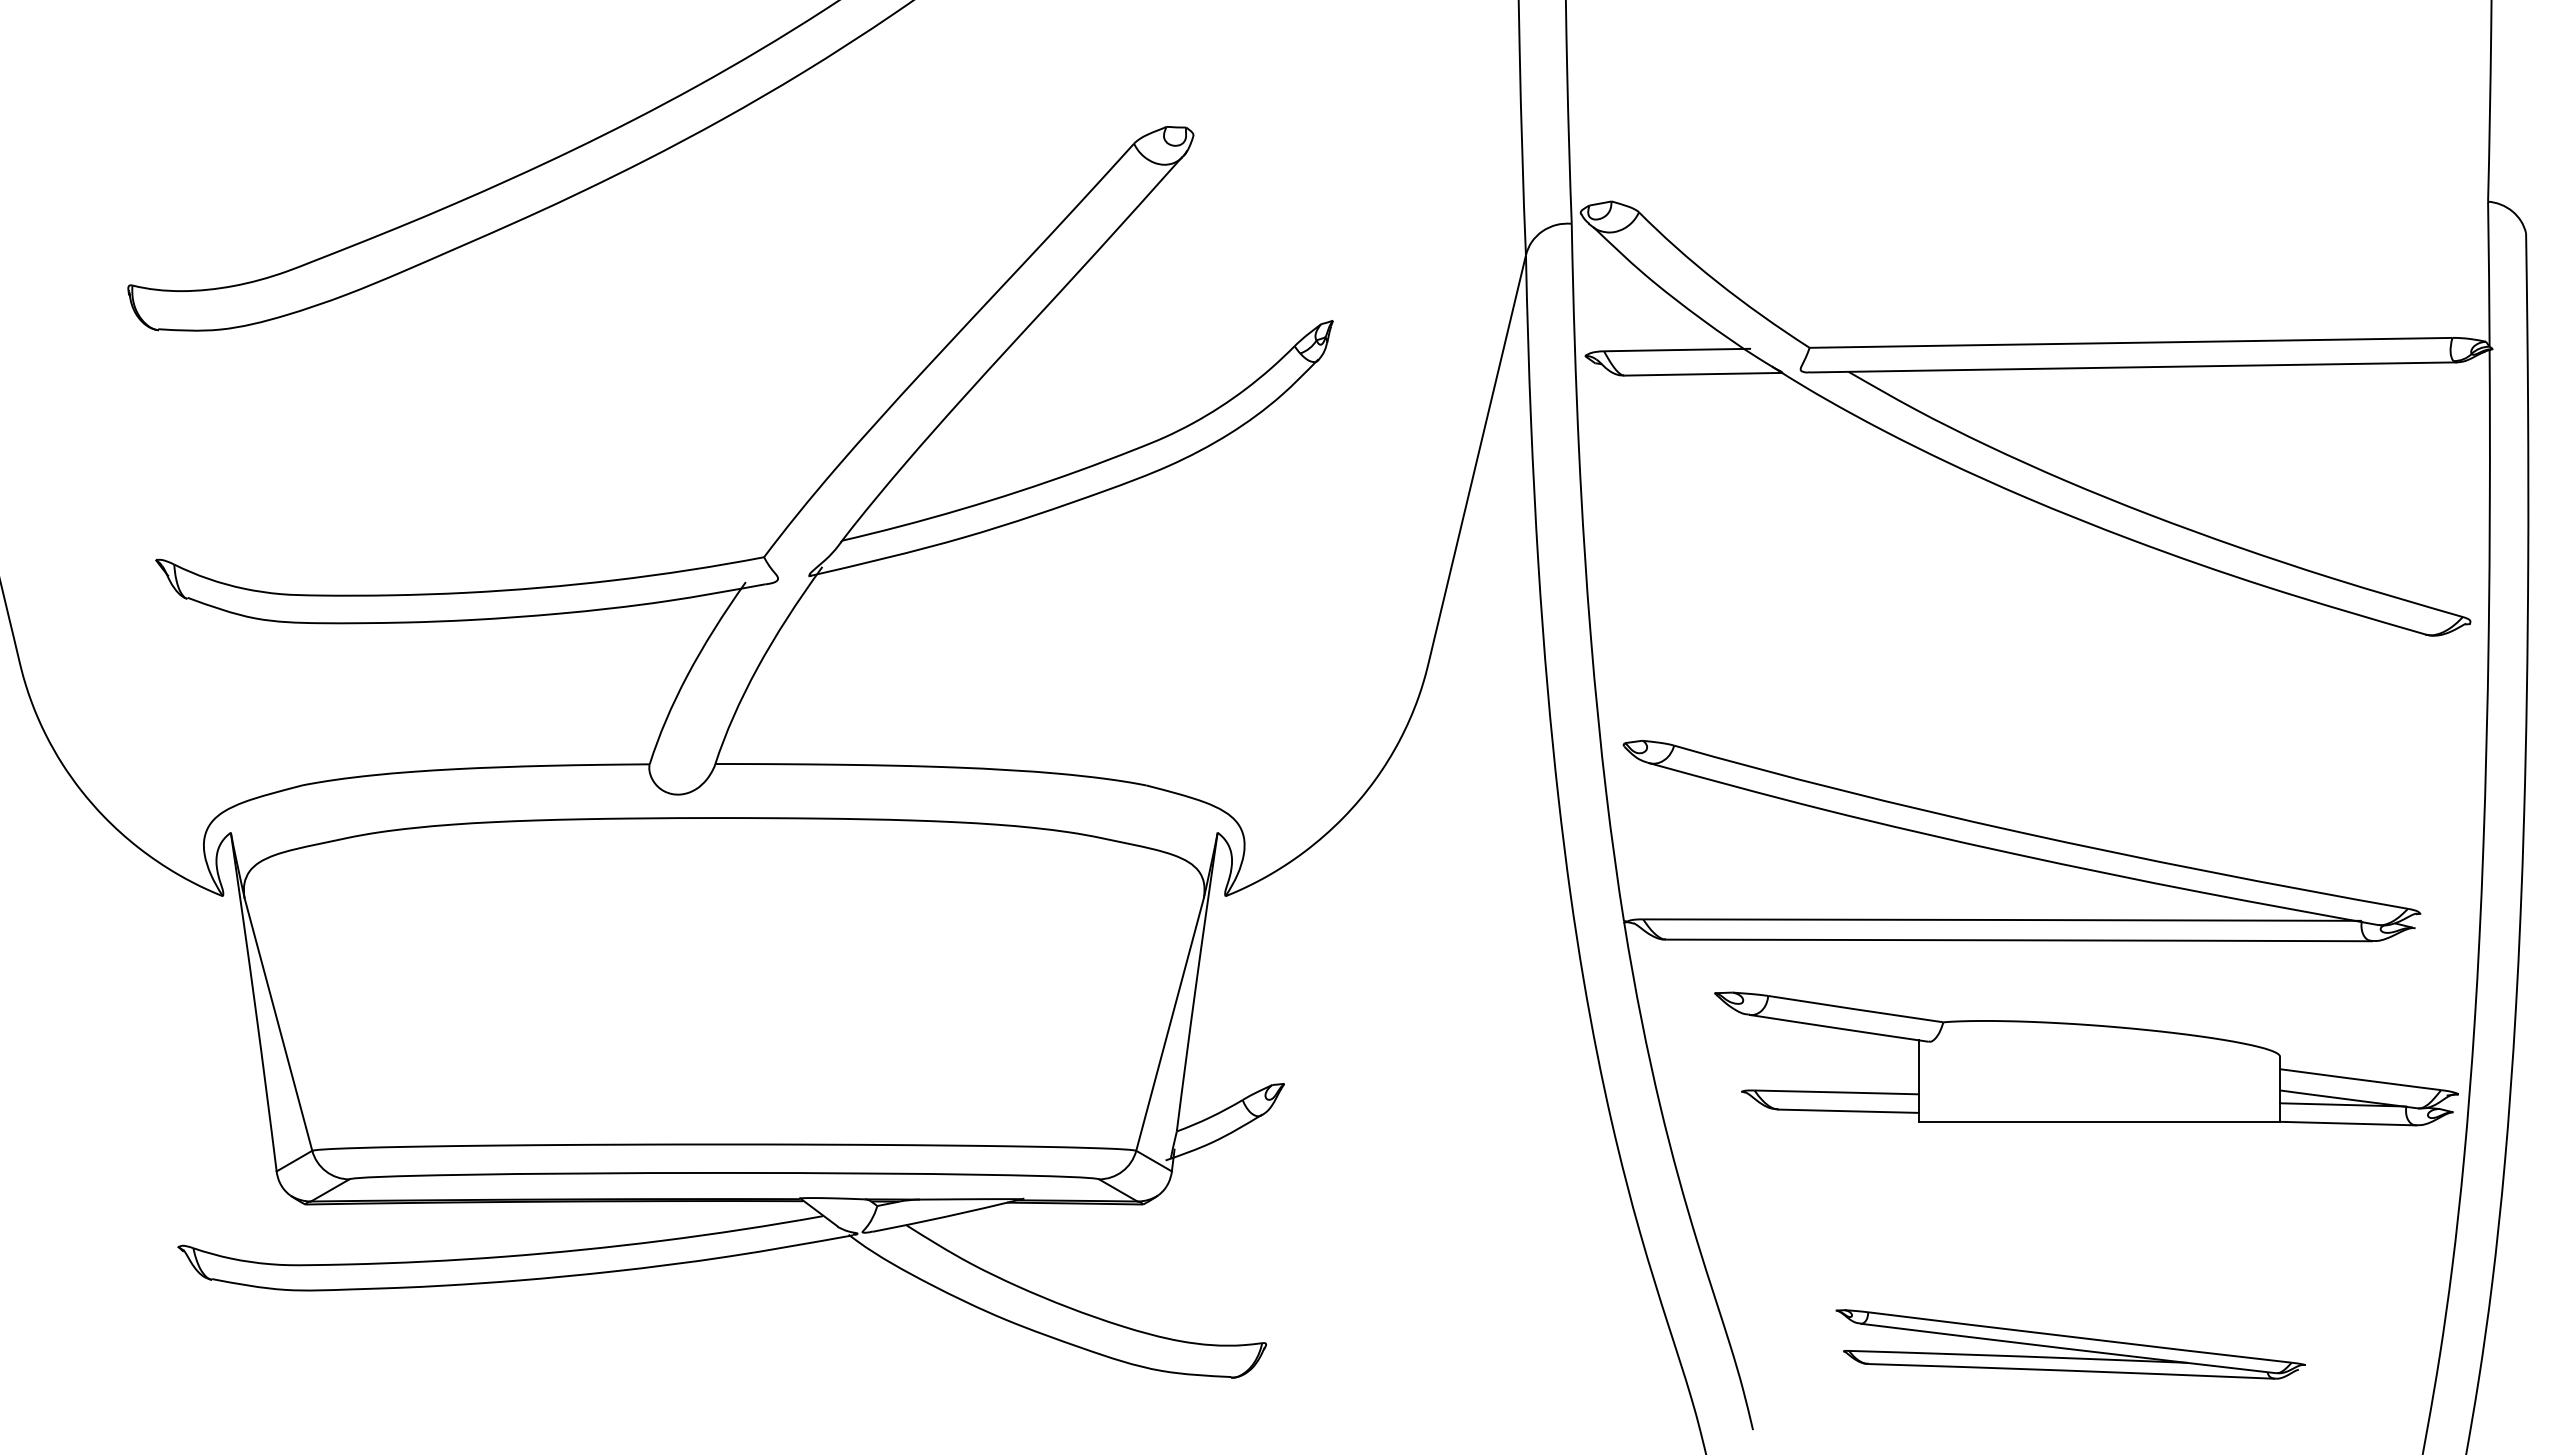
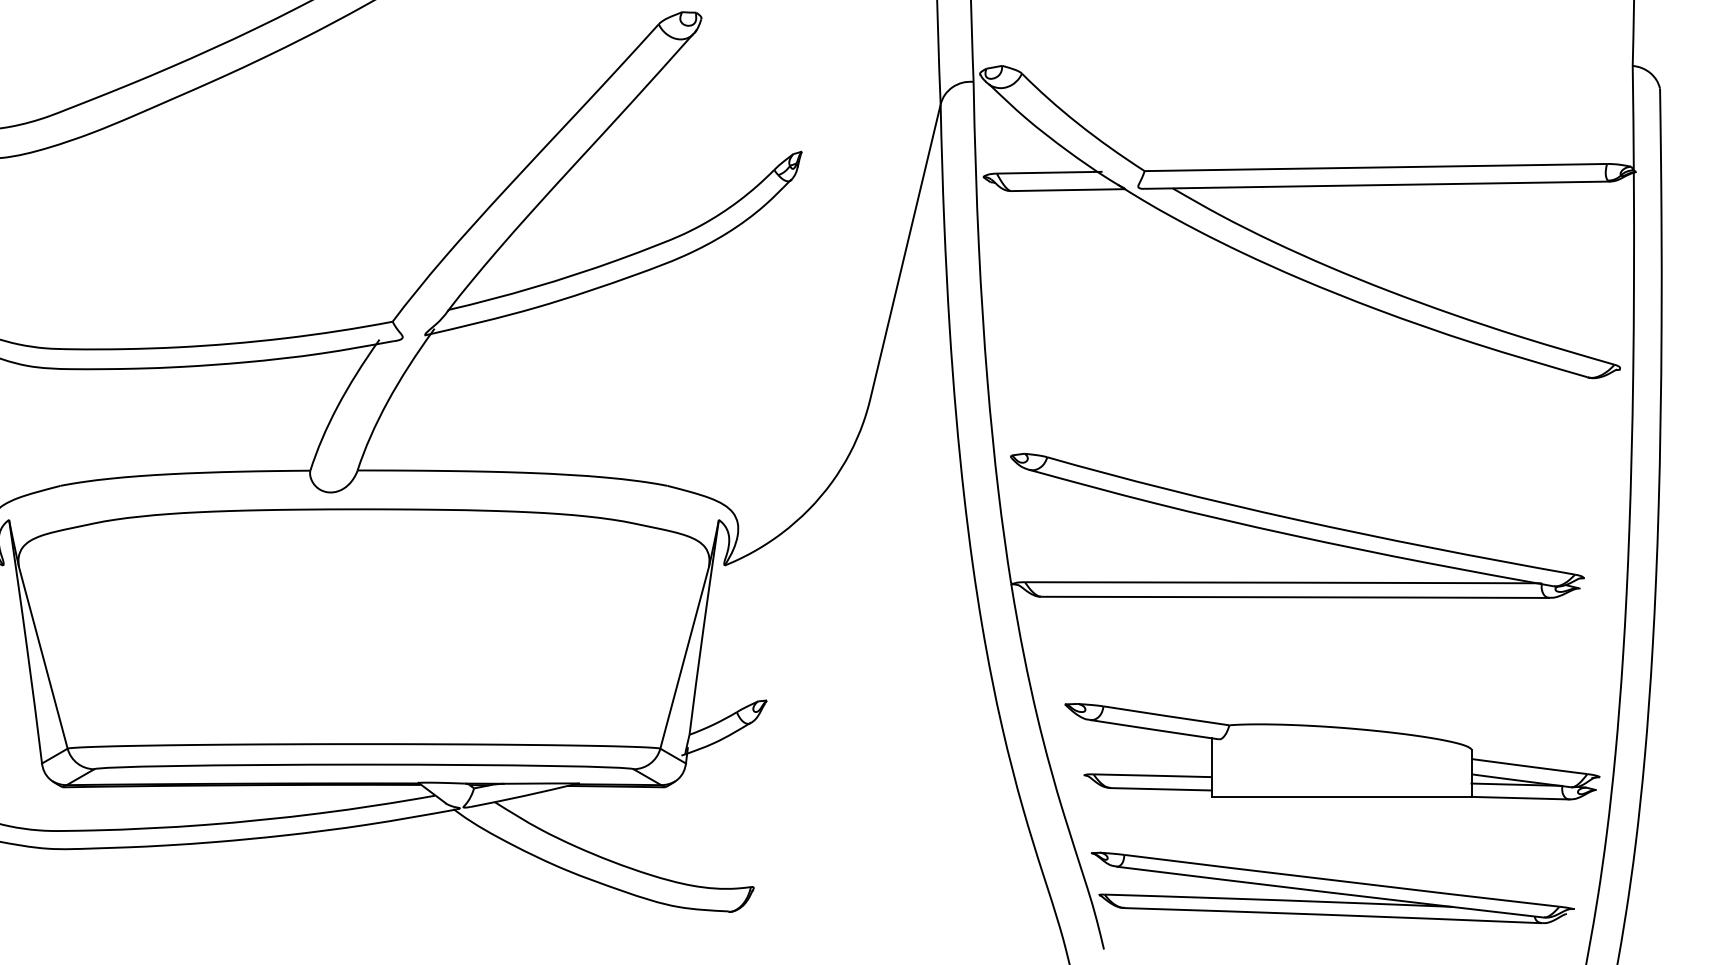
part: (2086, 1058) -> (1332, 751), moved
part: (2070, 1344) -> (1332, 888), size x1.43

